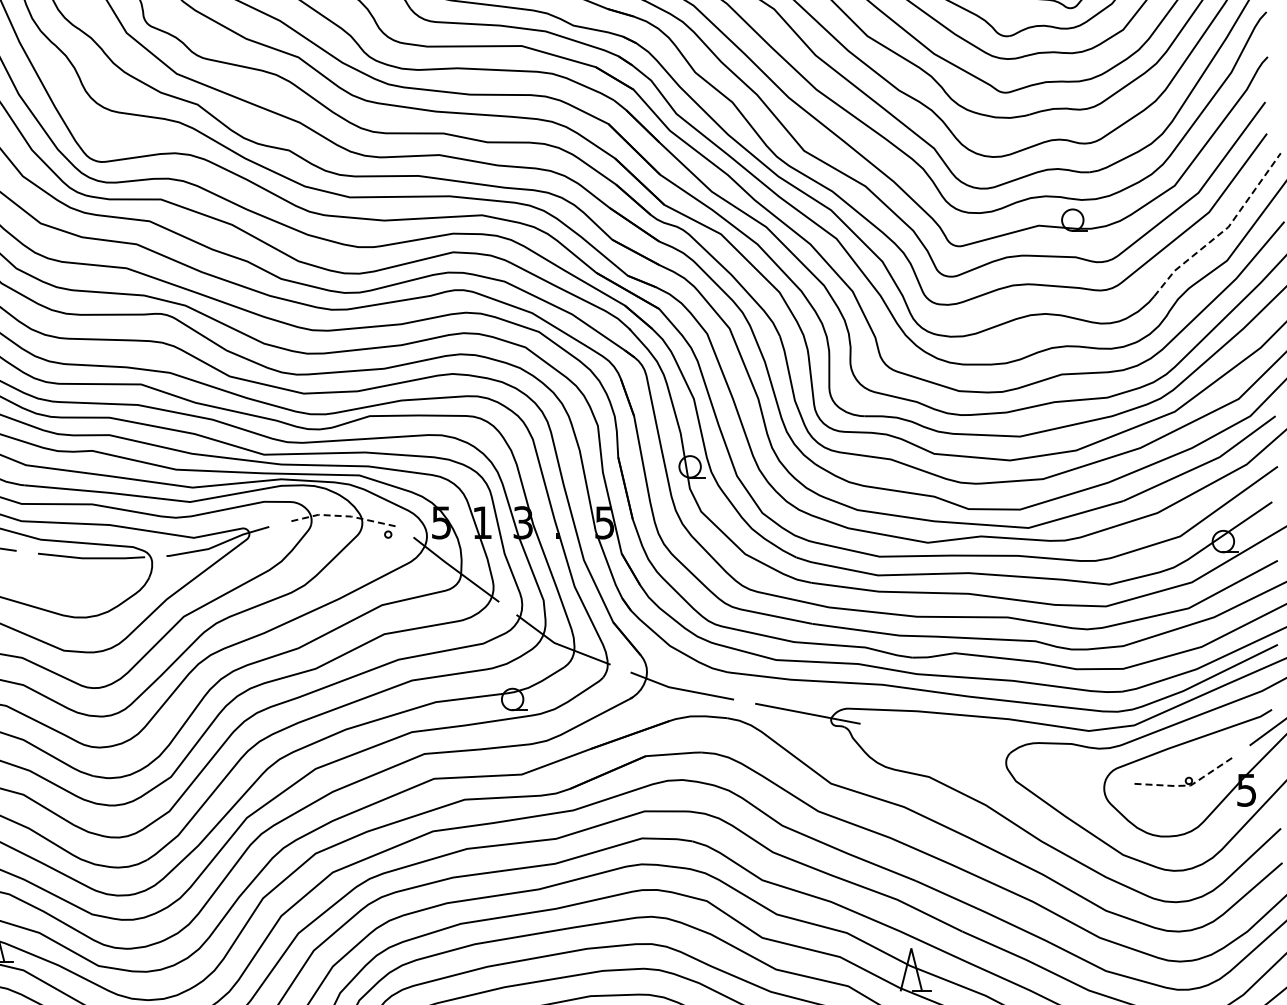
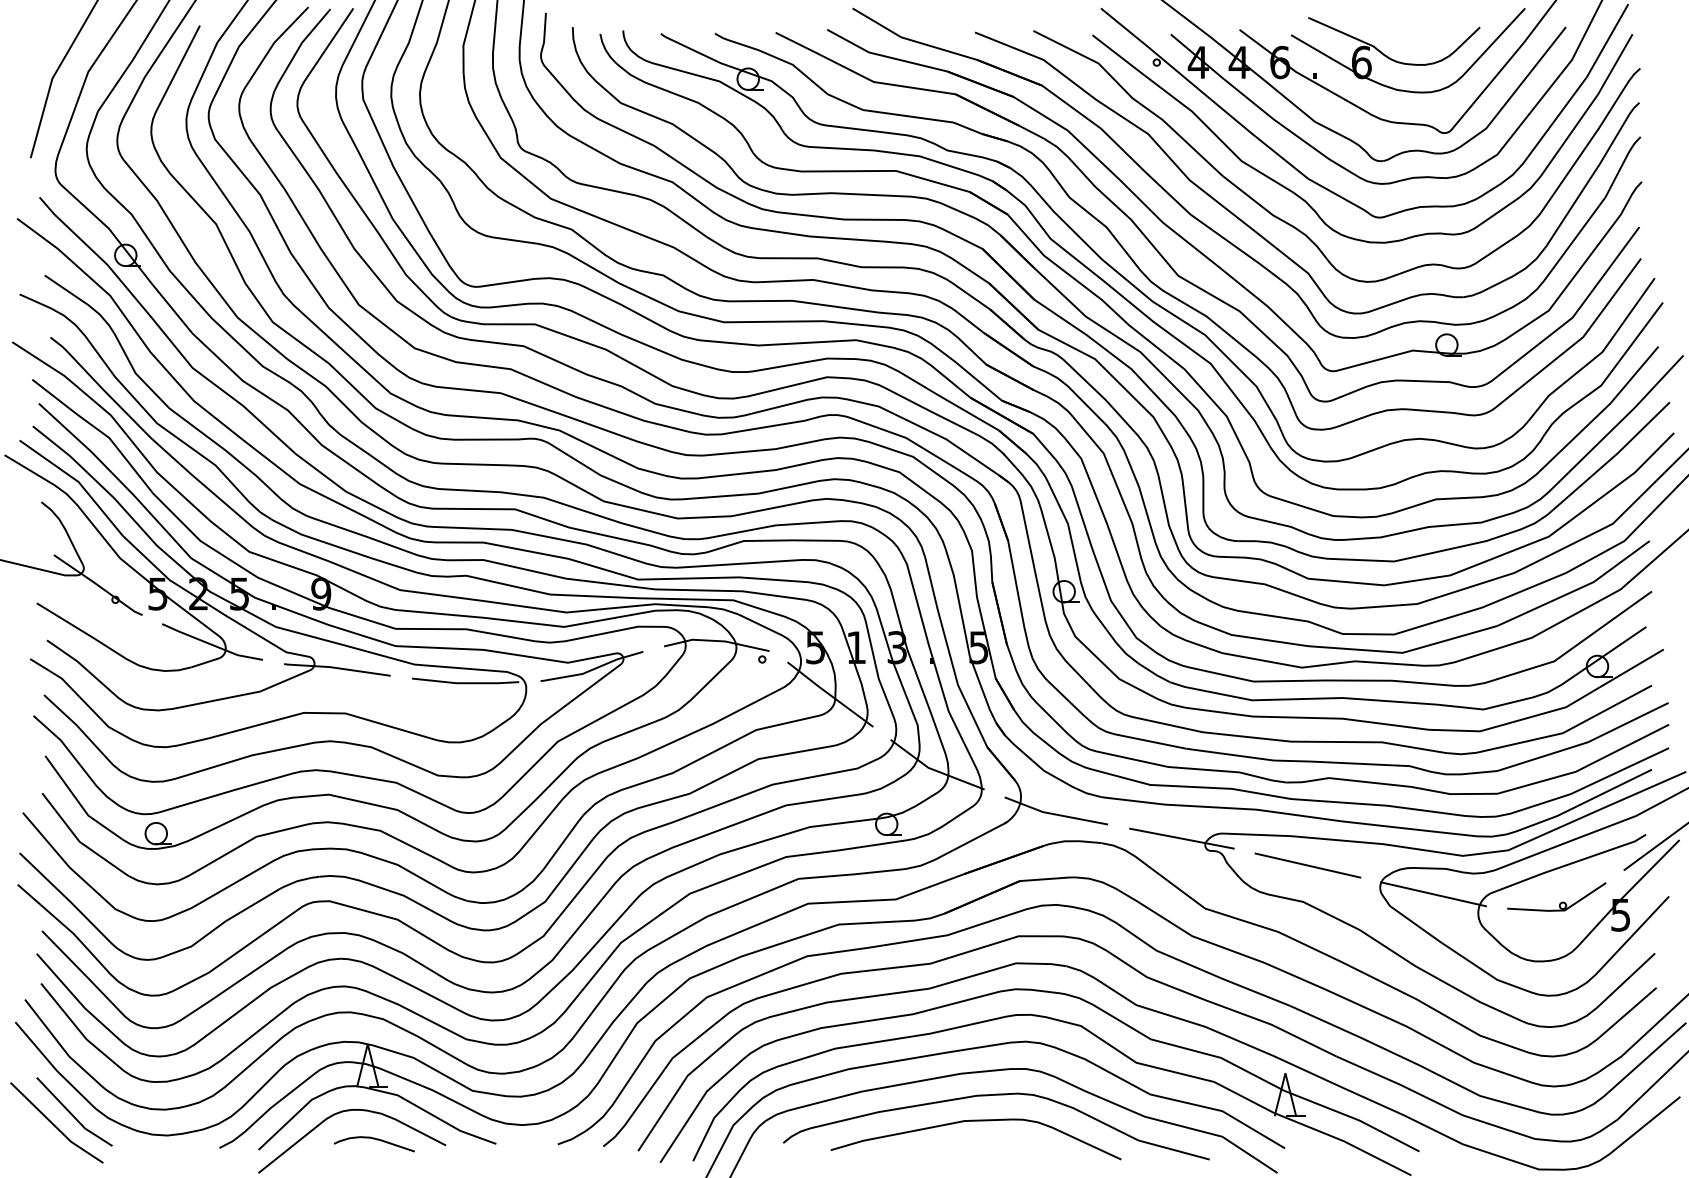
line: (1223, 230) -> (1597, 355), dashed -> solid
line: (342, 516) -> (716, 641), dashed -> solid
line: (933, 740) -> (1307, 865), added
line: (1059, 769) -> (1433, 894), added
line: (1185, 785) -> (1559, 910), dashed -> solid

